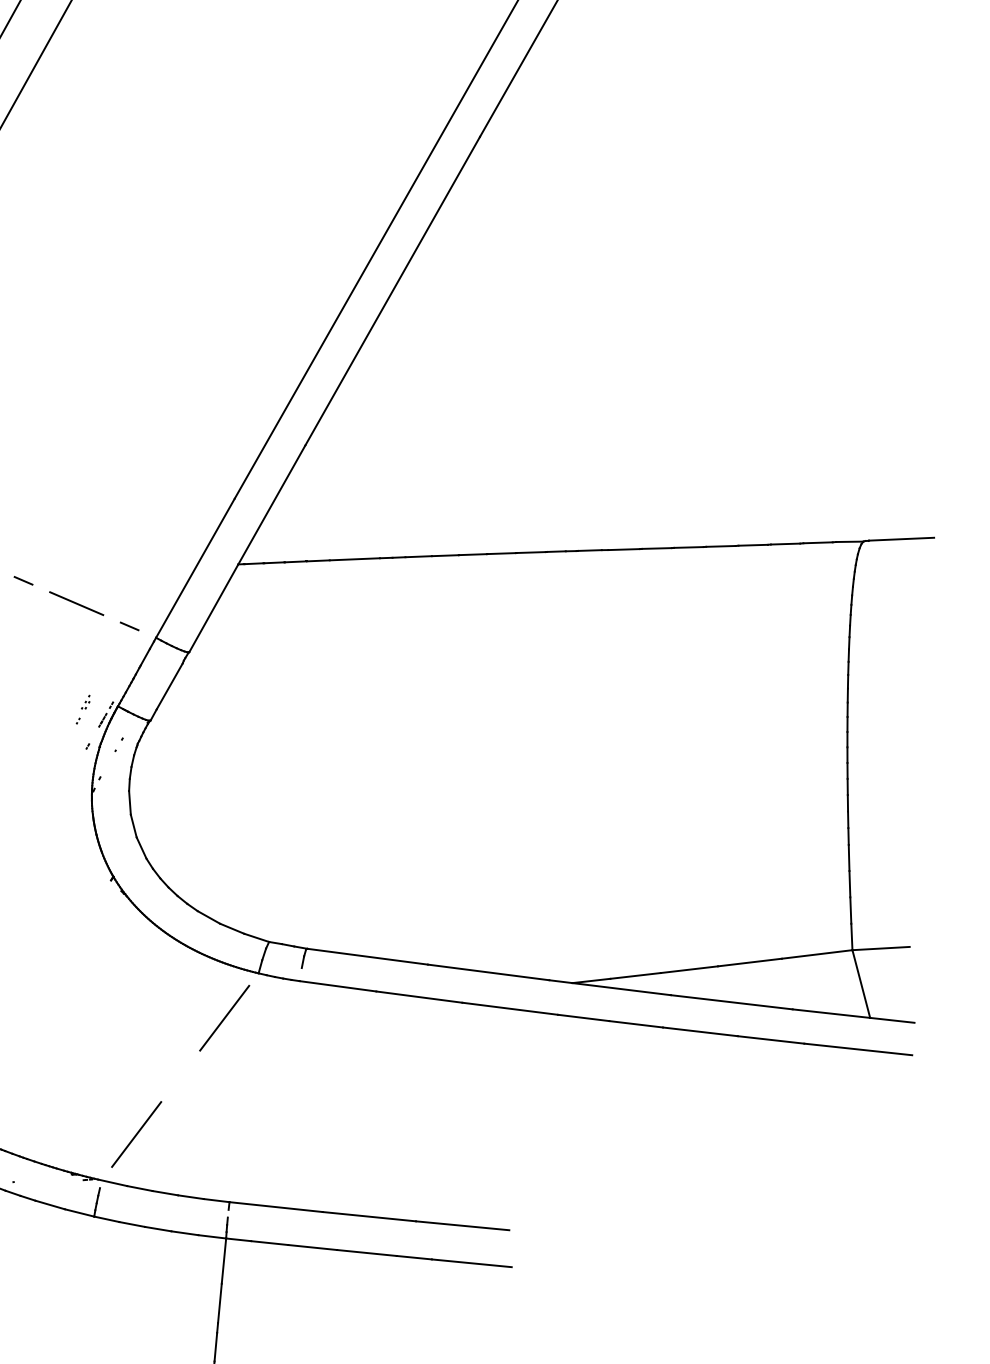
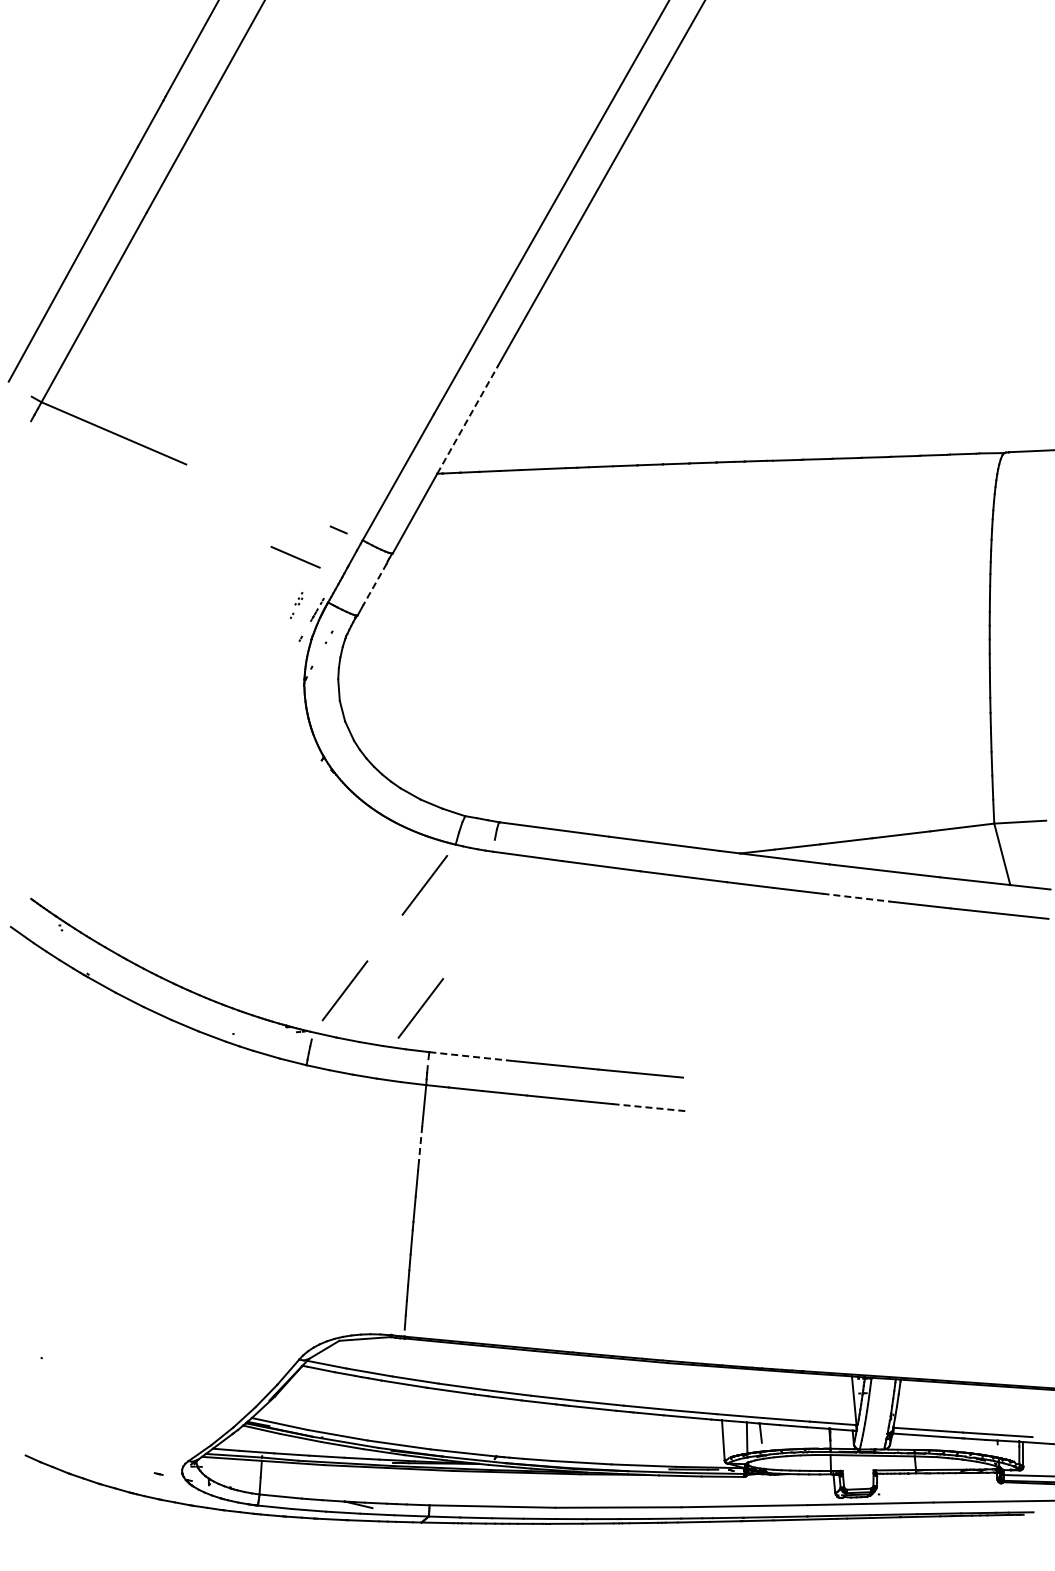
line: (271, 504) -> (467, 419), solid -> dashed
line: (23, 580) -> (242, 488), removed
line: (76, 603) -> (295, 557), moved
line: (170, 686) -> (375, 584), solid -> dashed
line: (700, 1031) -> (856, 897), solid -> dashed
line: (219, 1154) -> (420, 1008), added
line: (277, 1206) -> (472, 1056), solid -> dashed
line: (471, 1263) -> (648, 1107), solid -> dashed
line: (219, 1303) -> (420, 1144), solid -> dashed

